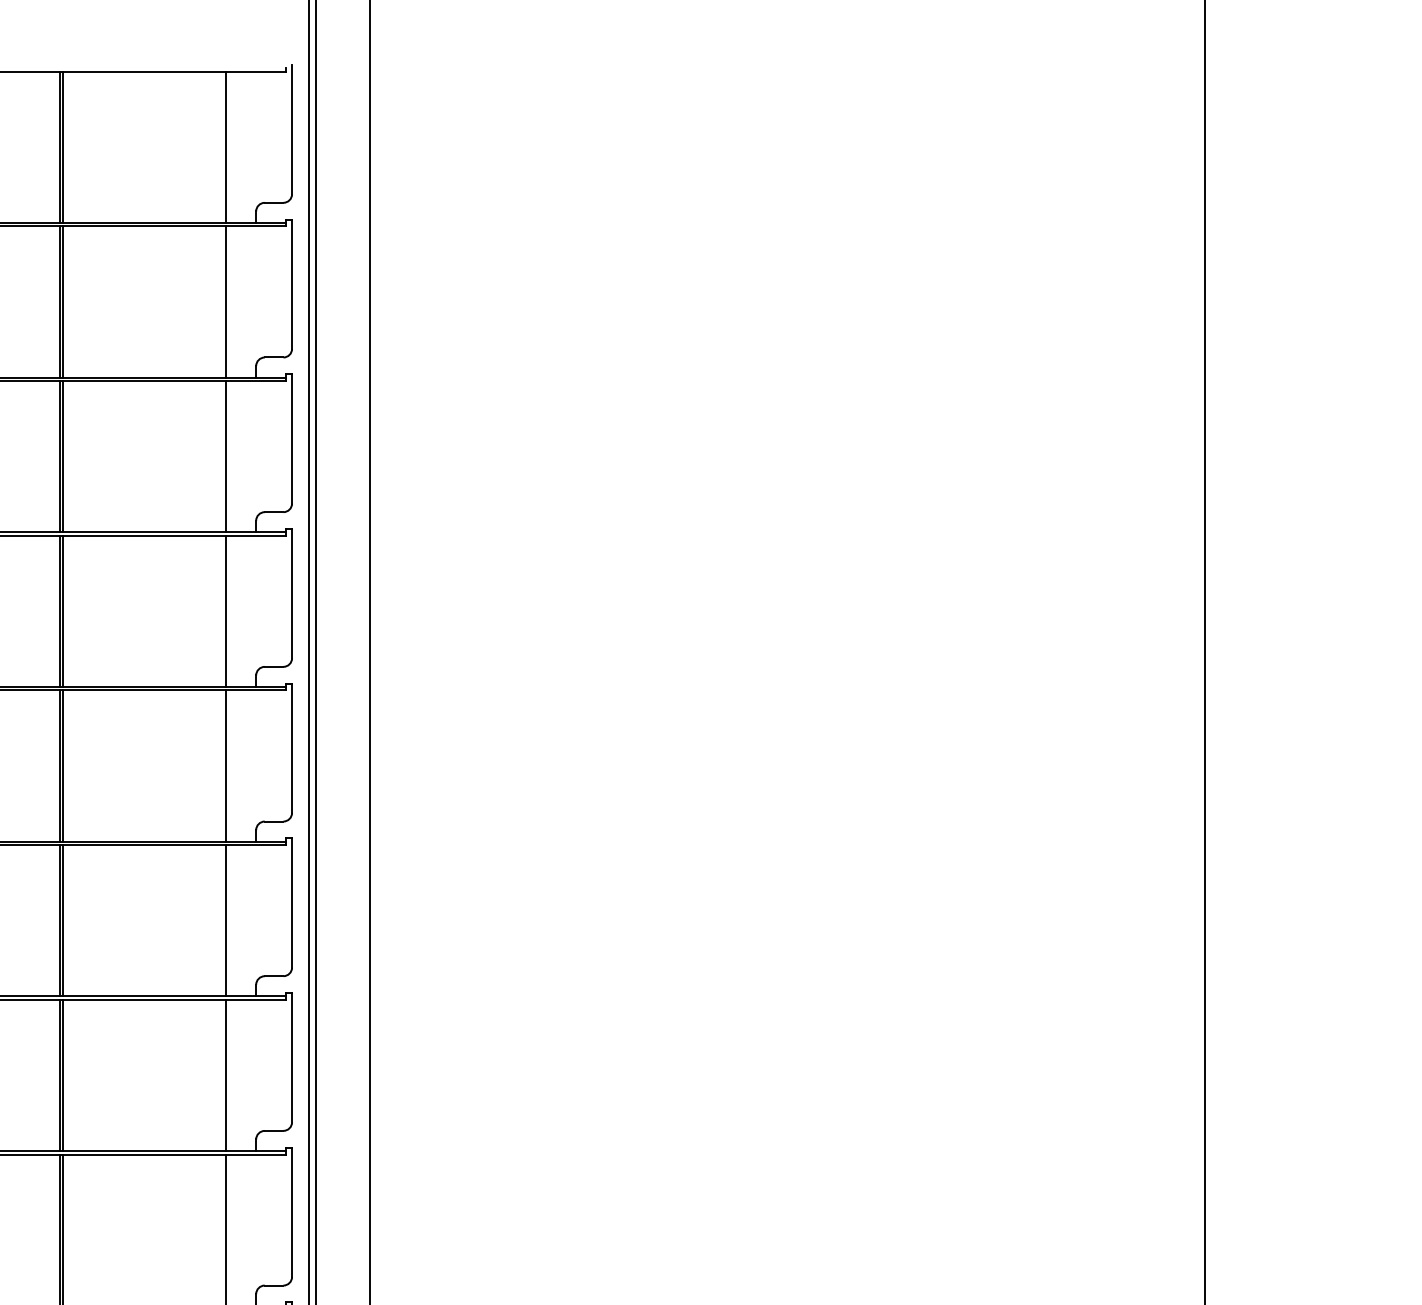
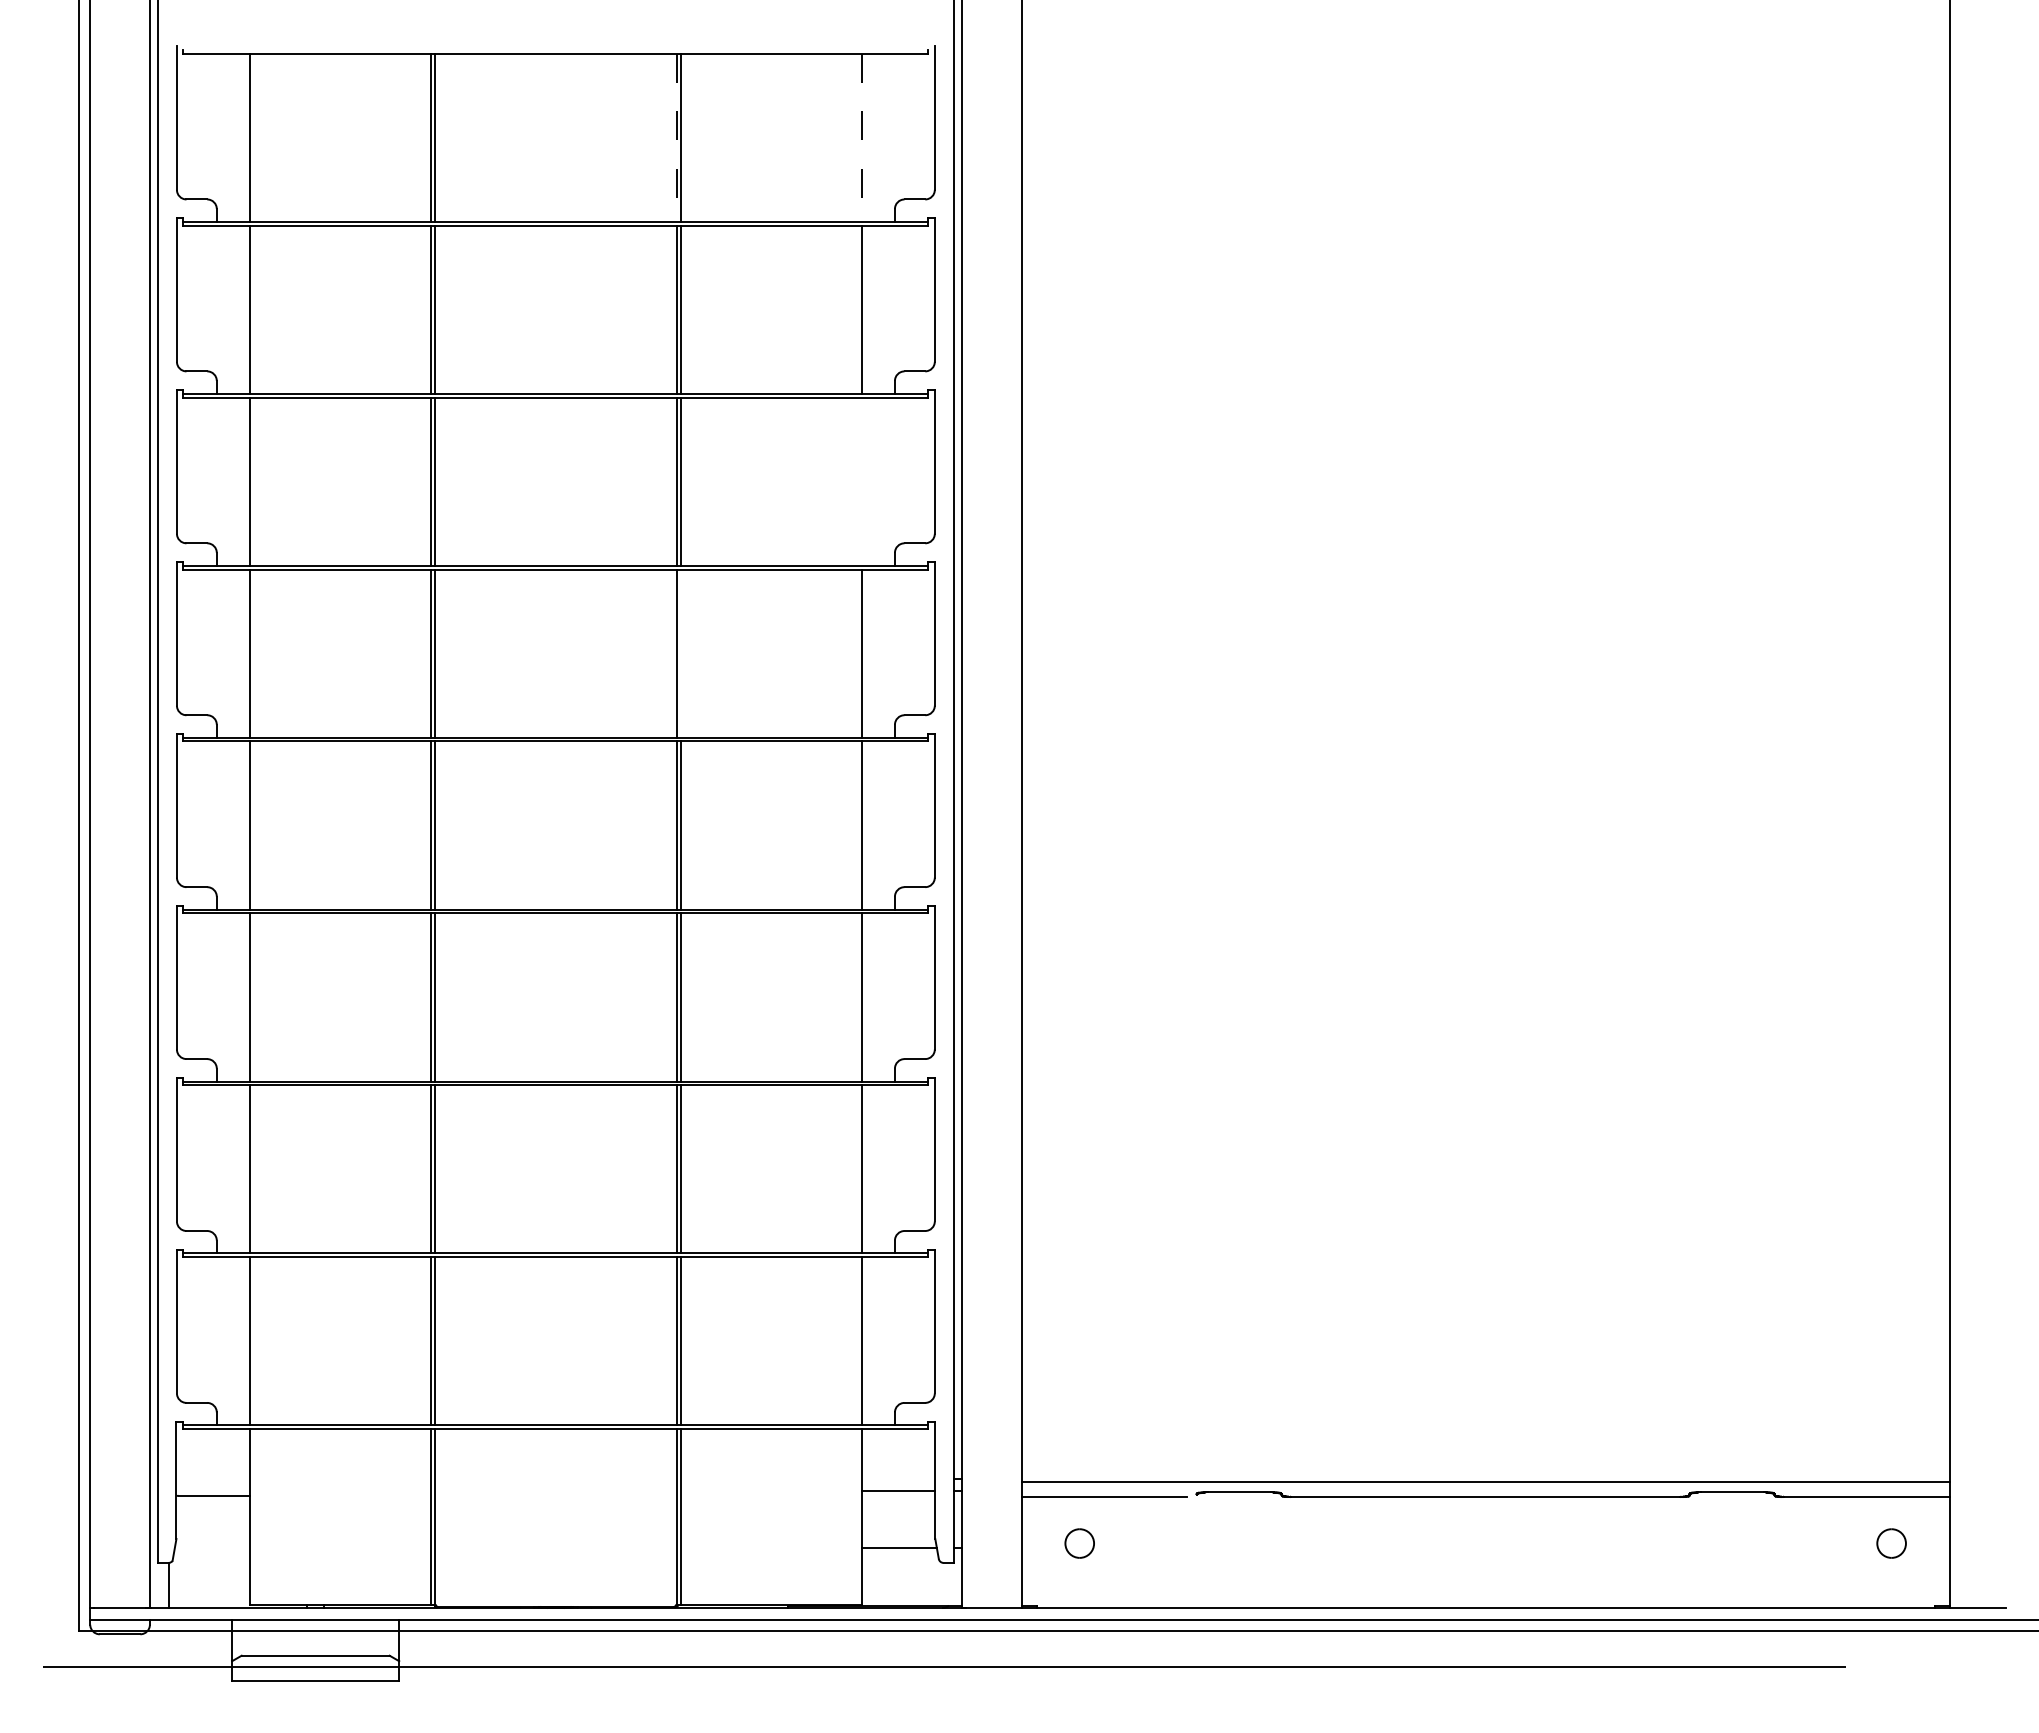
line: (59, 147) -> (676, 138), solid -> dashed
line: (226, 147) -> (861, 138), solid -> dashed
line: (226, 456) -> (861, 481), removed
line: (63, 611) -> (680, 653), removed

